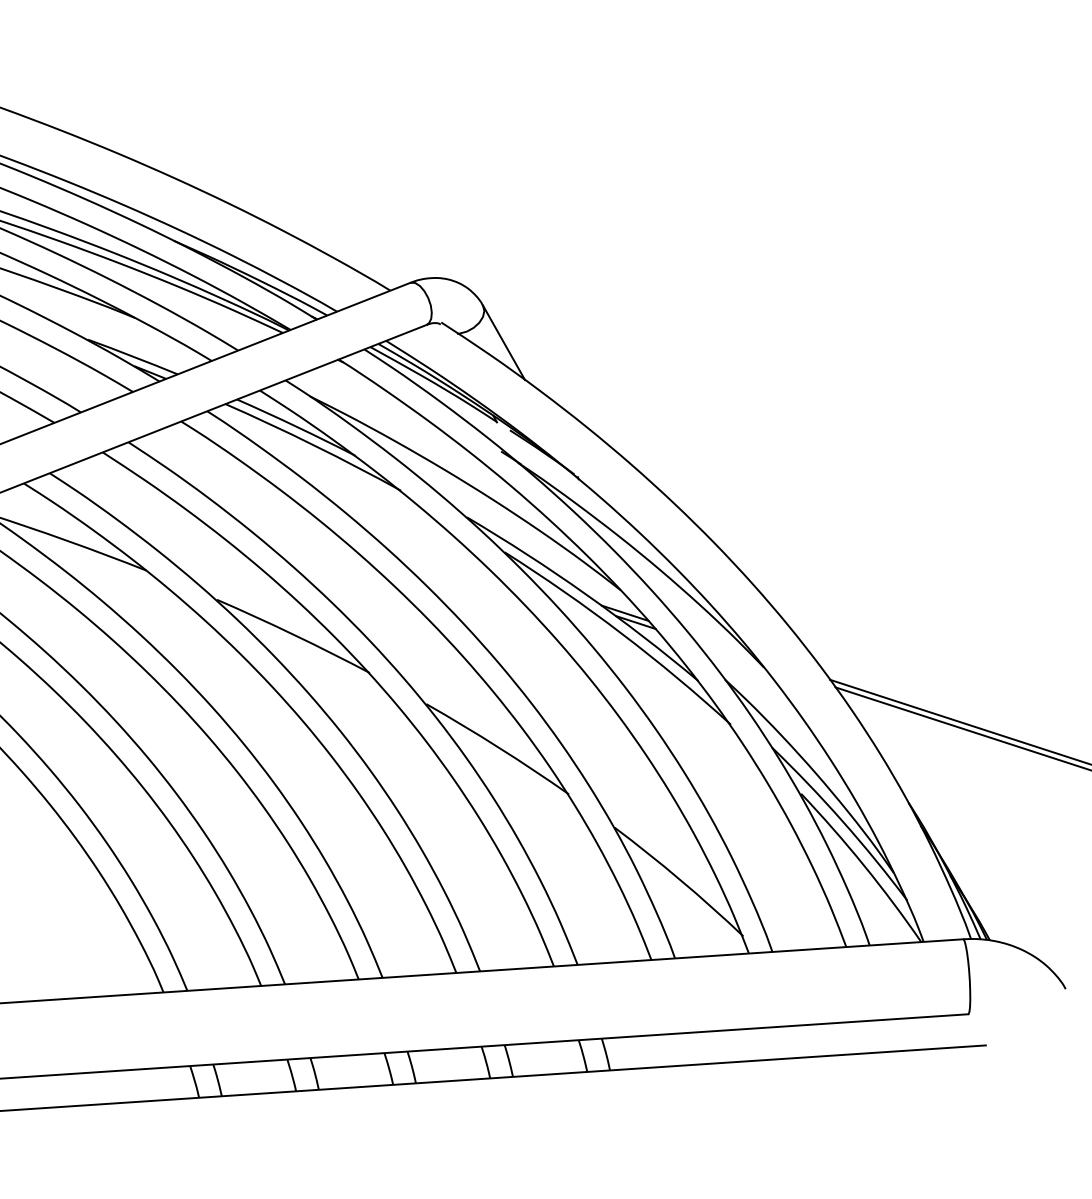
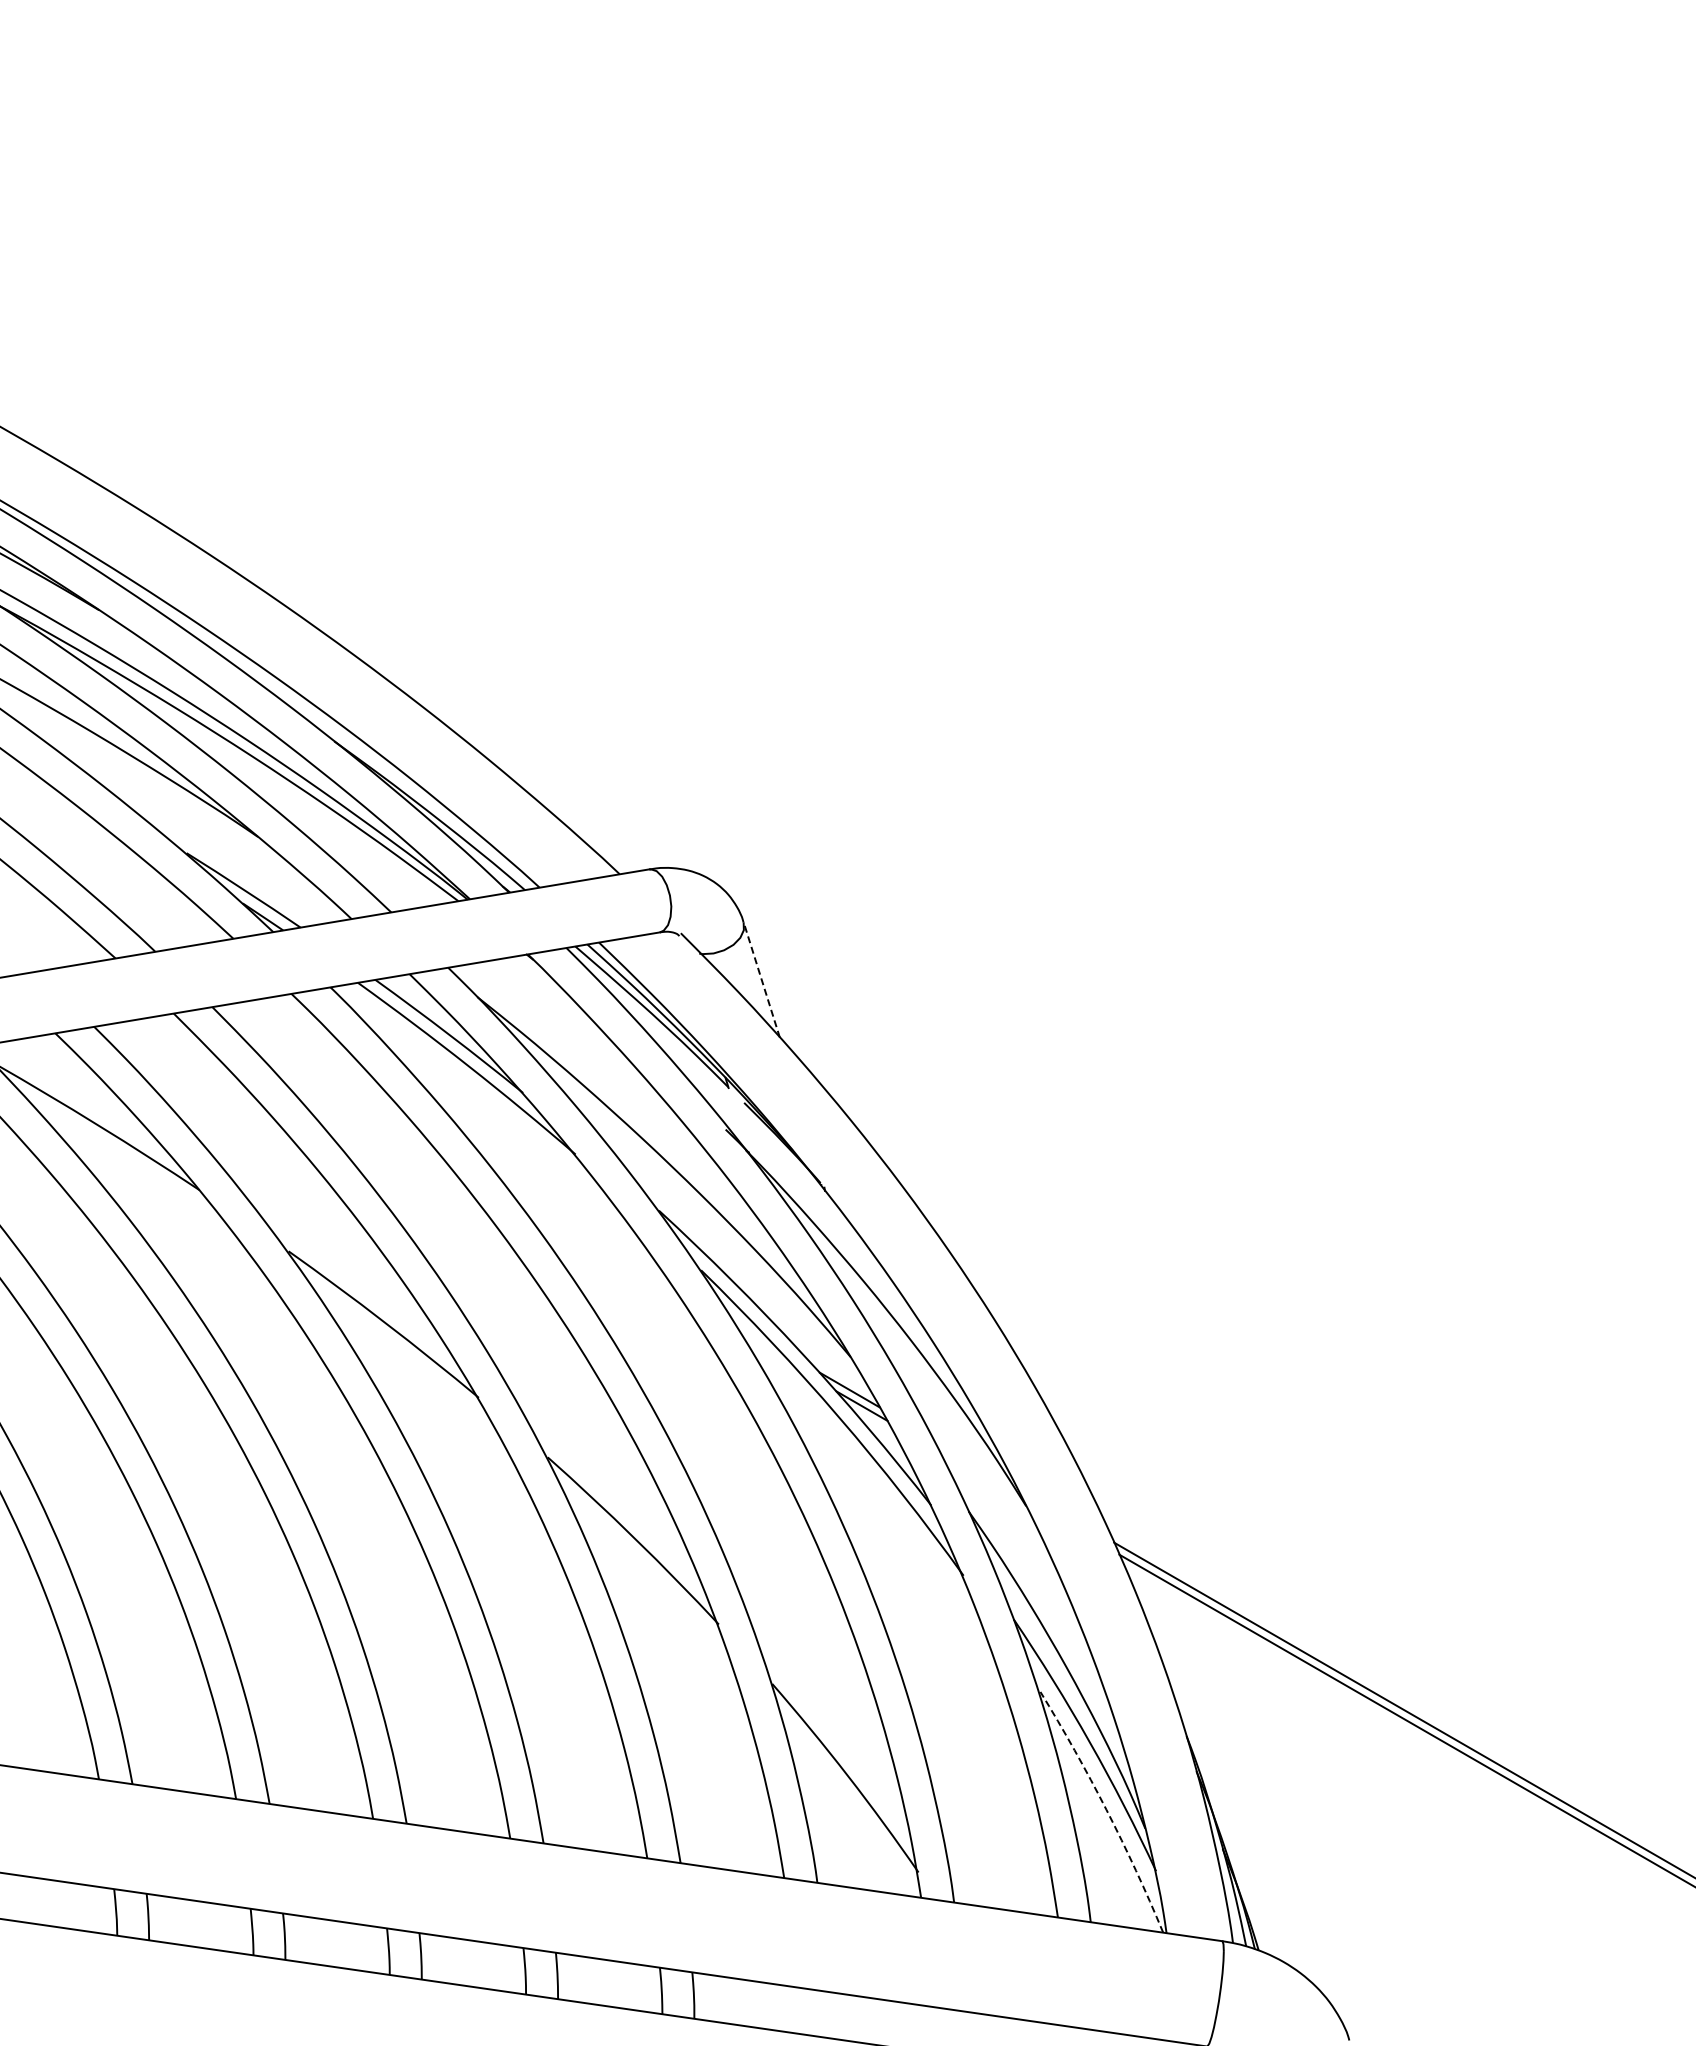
line: (503, 342) -> (761, 979), solid -> dashed
arc: (864, 865) -> (1106, 1809), solid -> dashed

